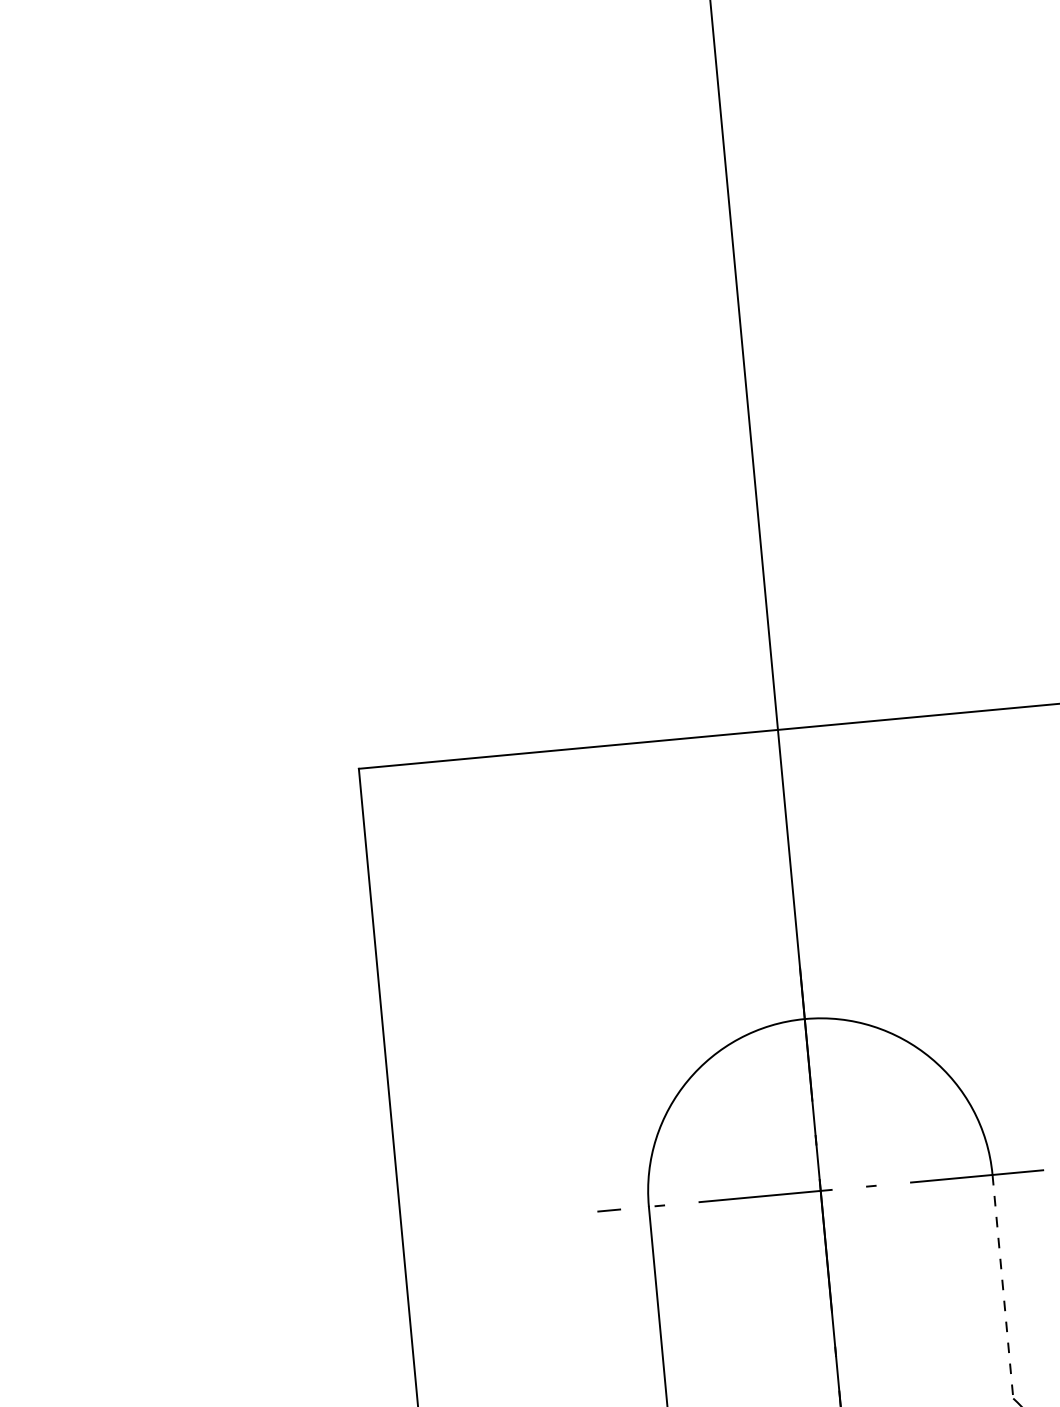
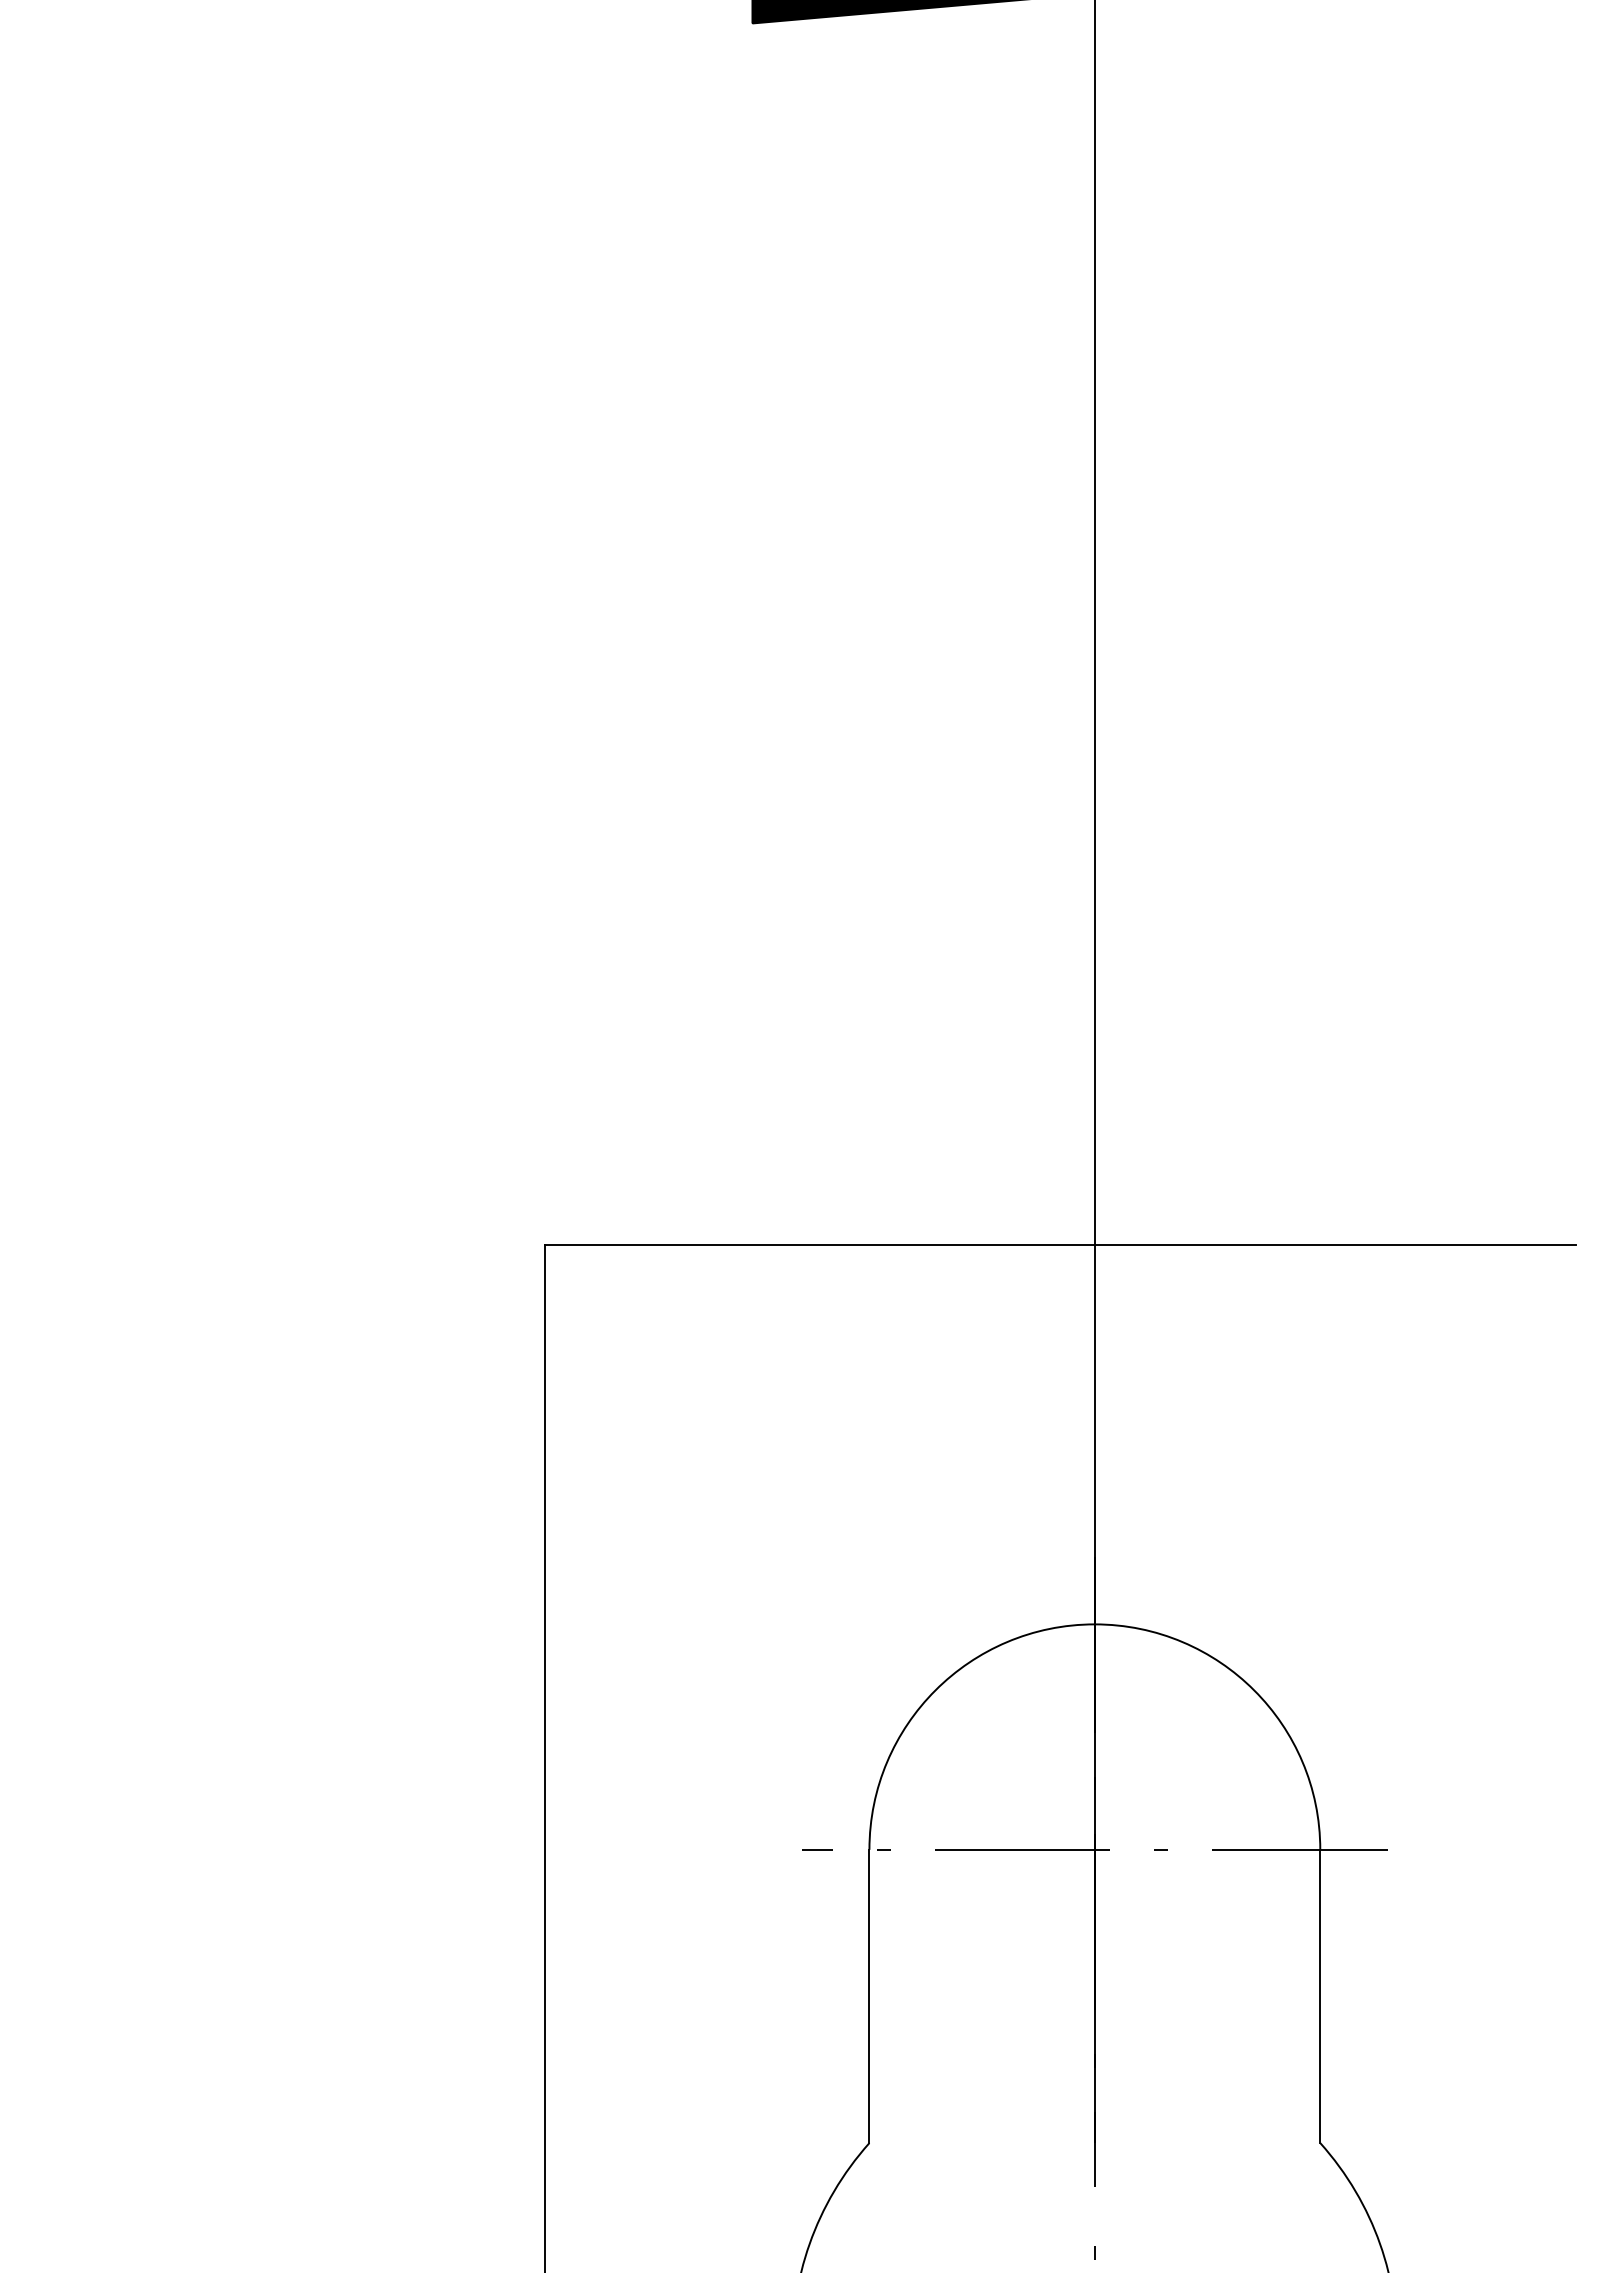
line: (1003, 1286) -> (1320, 1996), dashed -> solid

